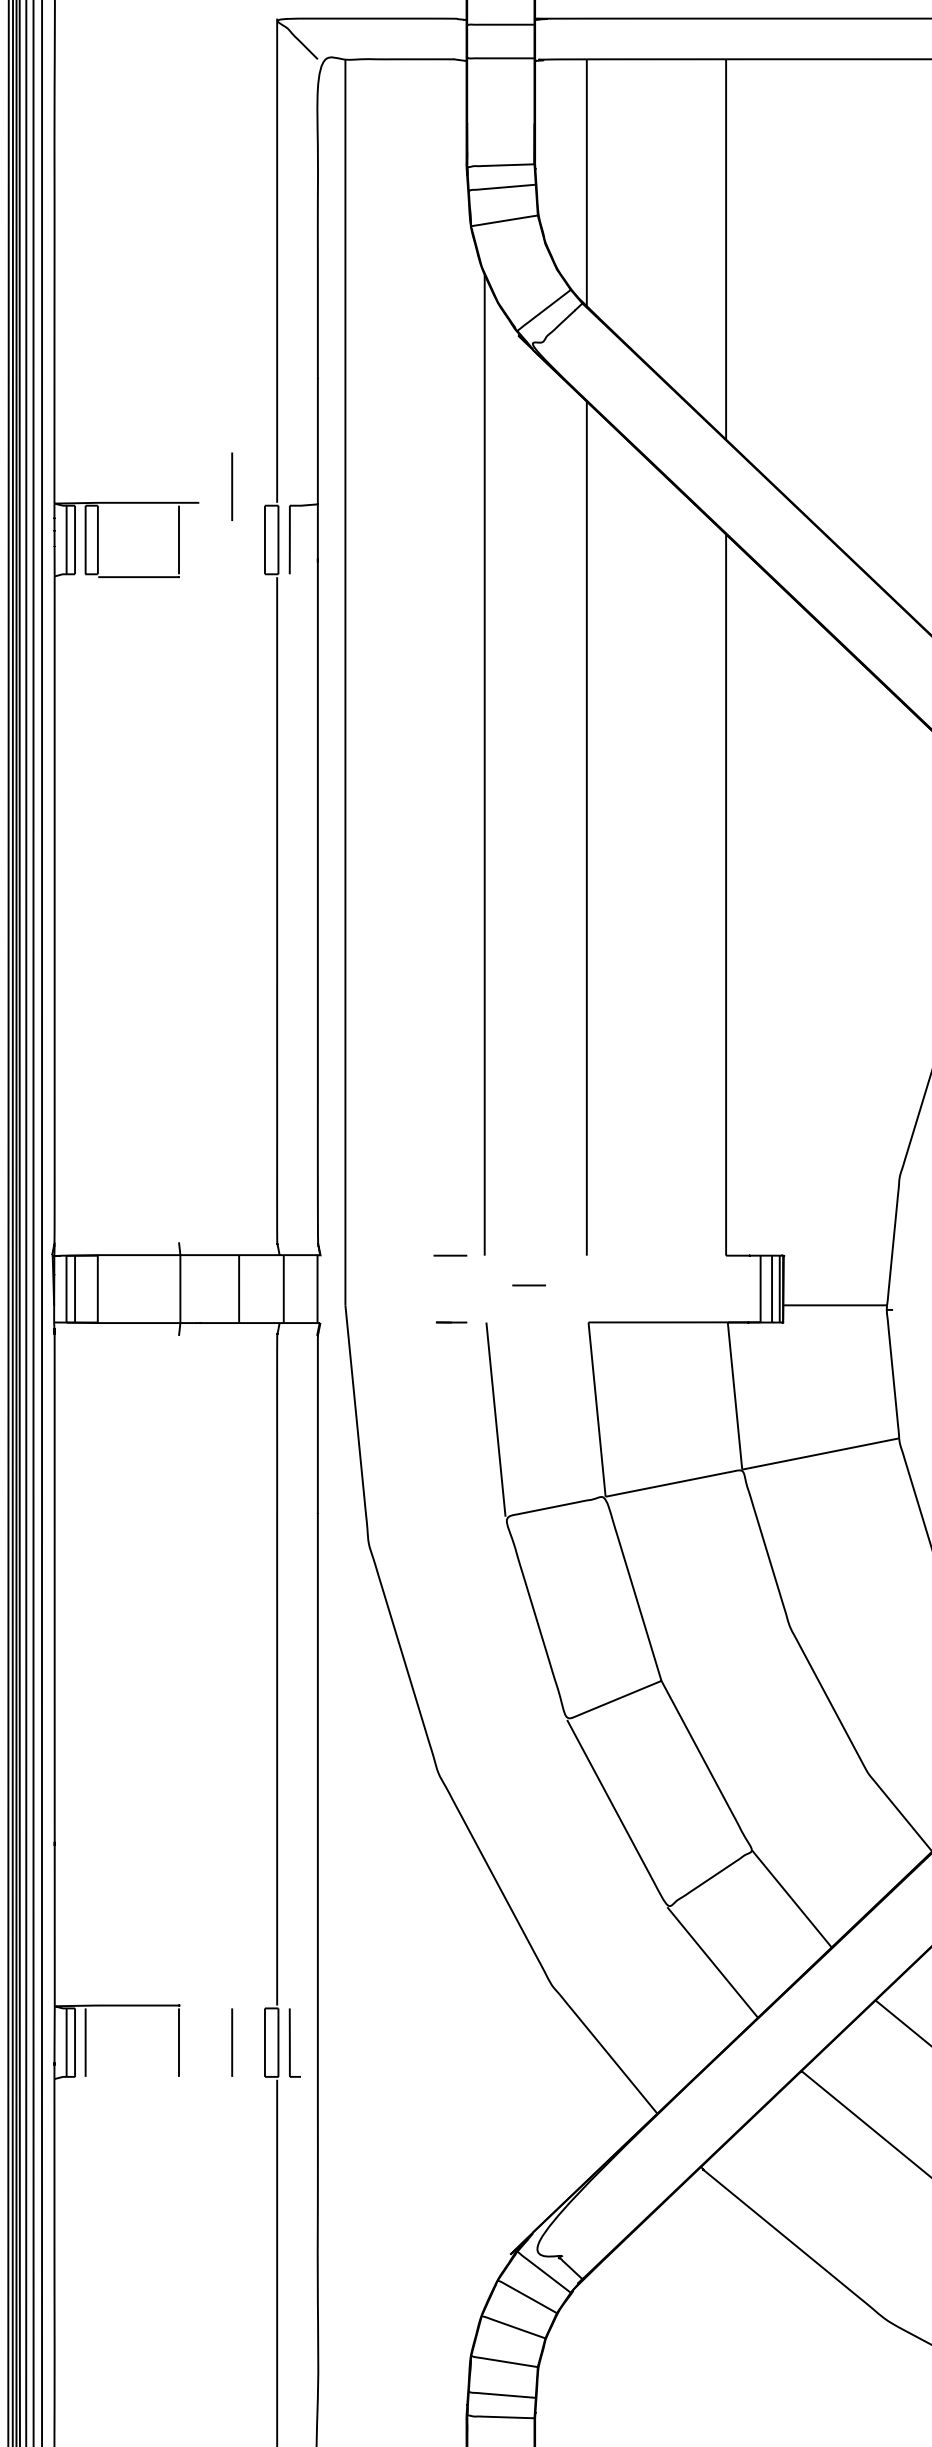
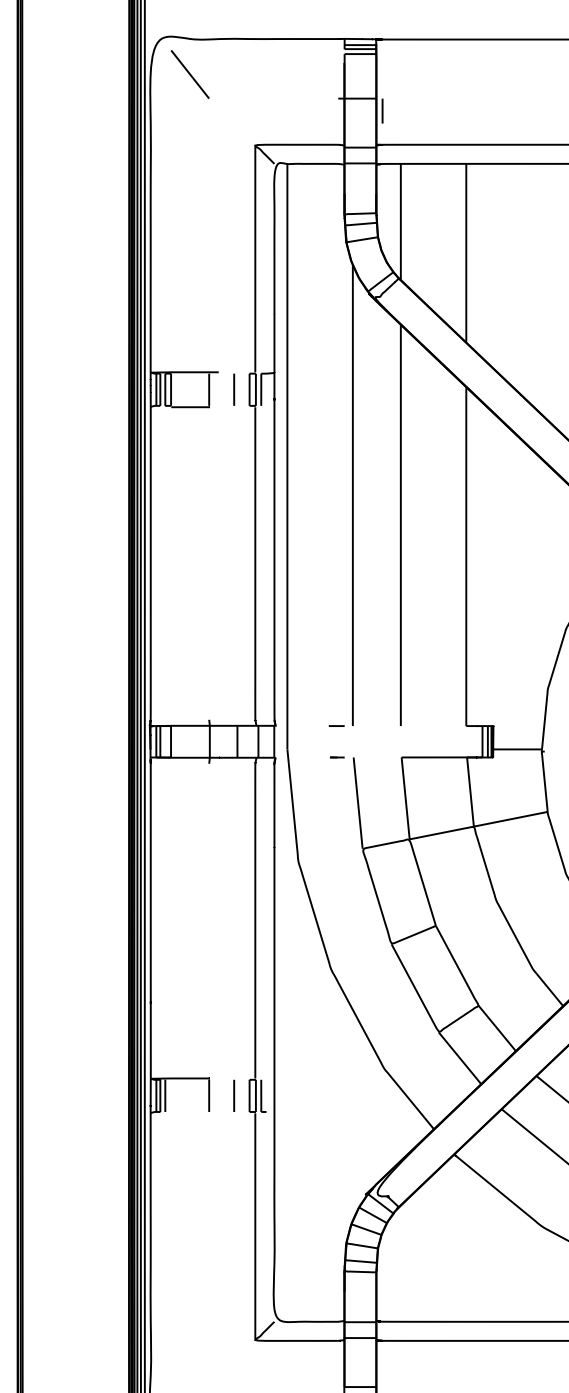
line: (232, 486) -> (234, 389), moved
line: (528, 1284) -> (373, 739), removed

